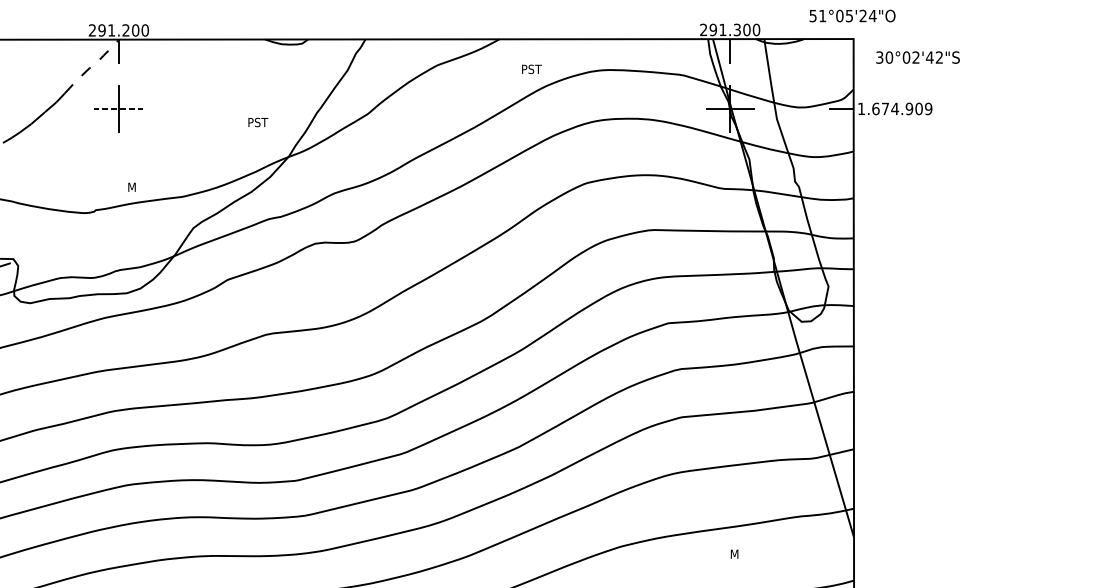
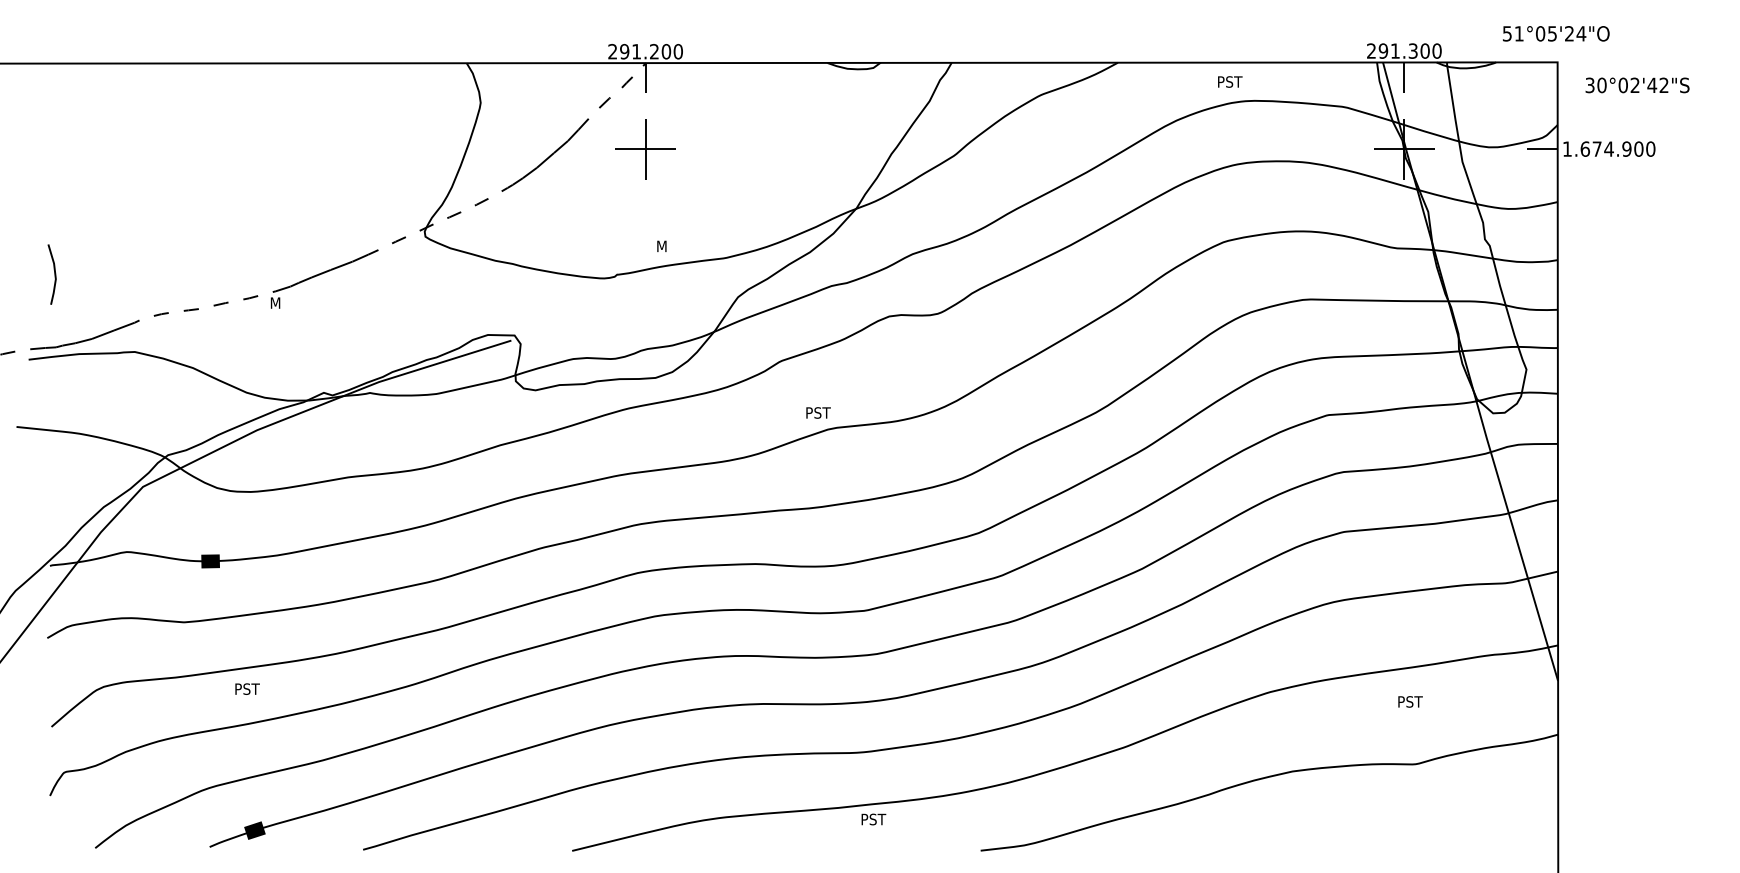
text: (532, 68) -> (1230, 81), moved
text: (928, 108) -> (1650, 148), 1.674.909 -> 1.674.900
line: (118, 109) -> (645, 149), dashed -> solid
text: (258, 122) -> (818, 412), moved
text: (735, 553) -> (1410, 701), M -> PST

